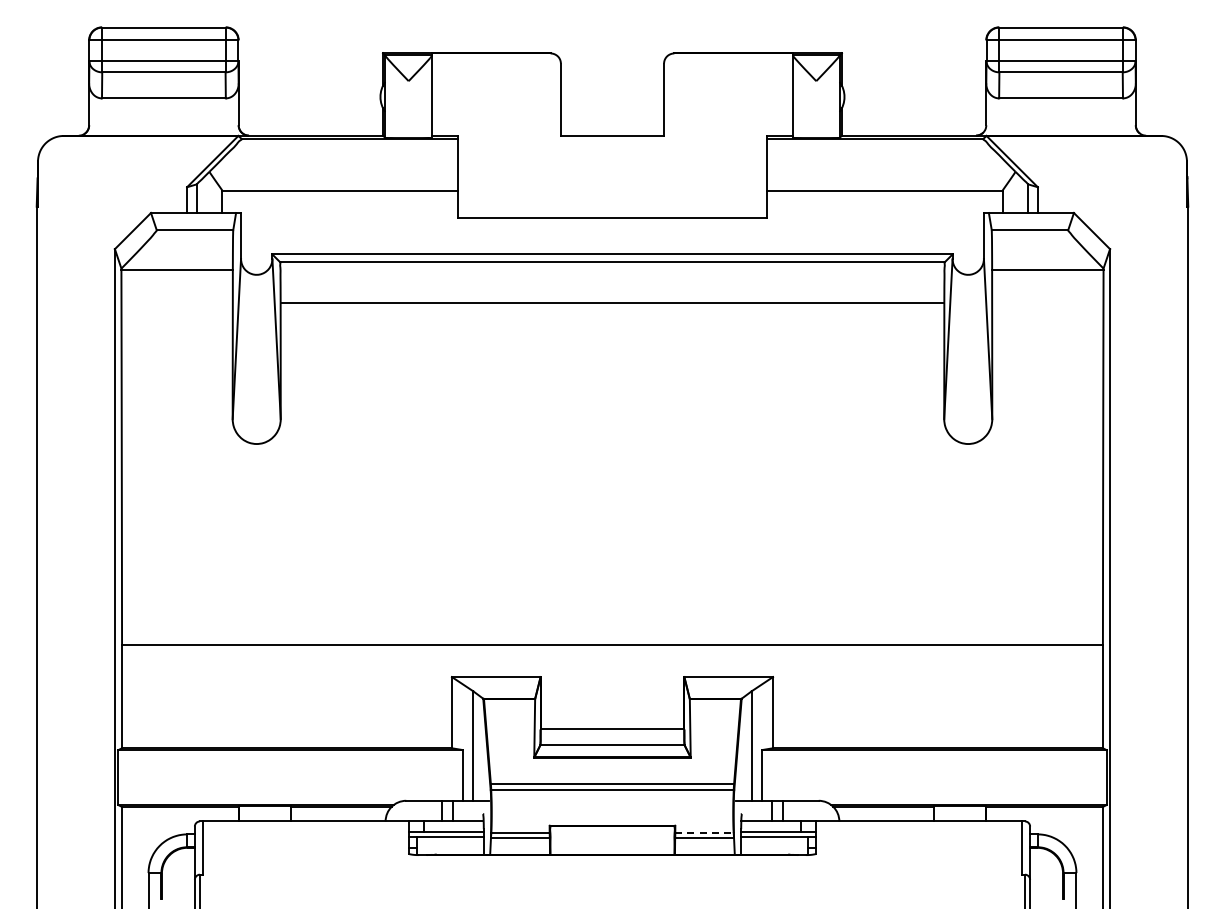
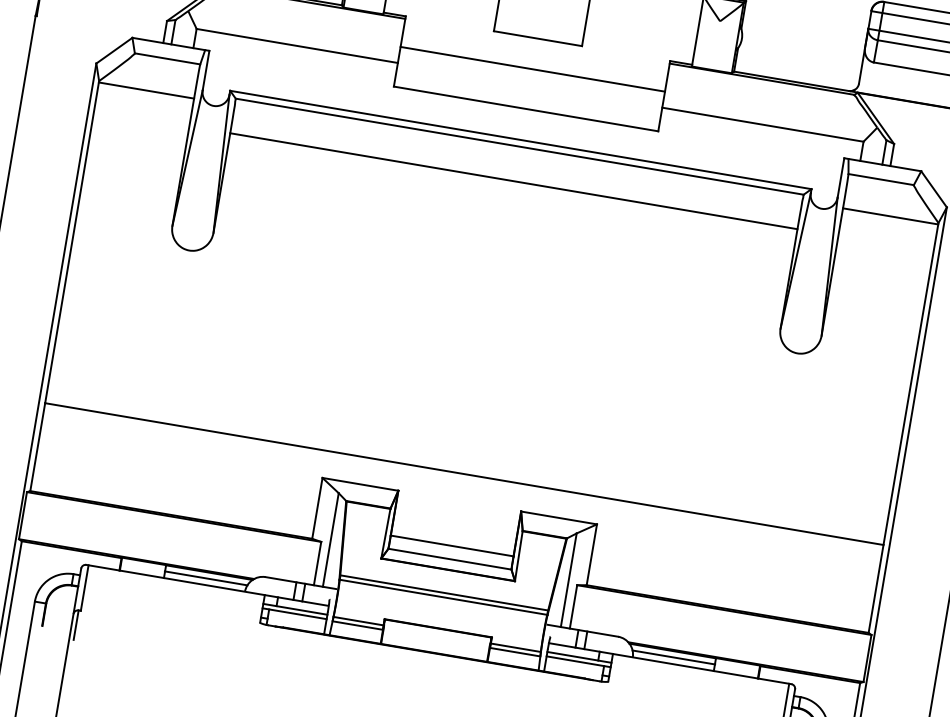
line: (612, 171) -> (532, 69), added
line: (338, 813) -> (205, 578), added
line: (885, 813) -> (673, 657), added
line: (705, 833) -> (516, 648), dashed -> solid

